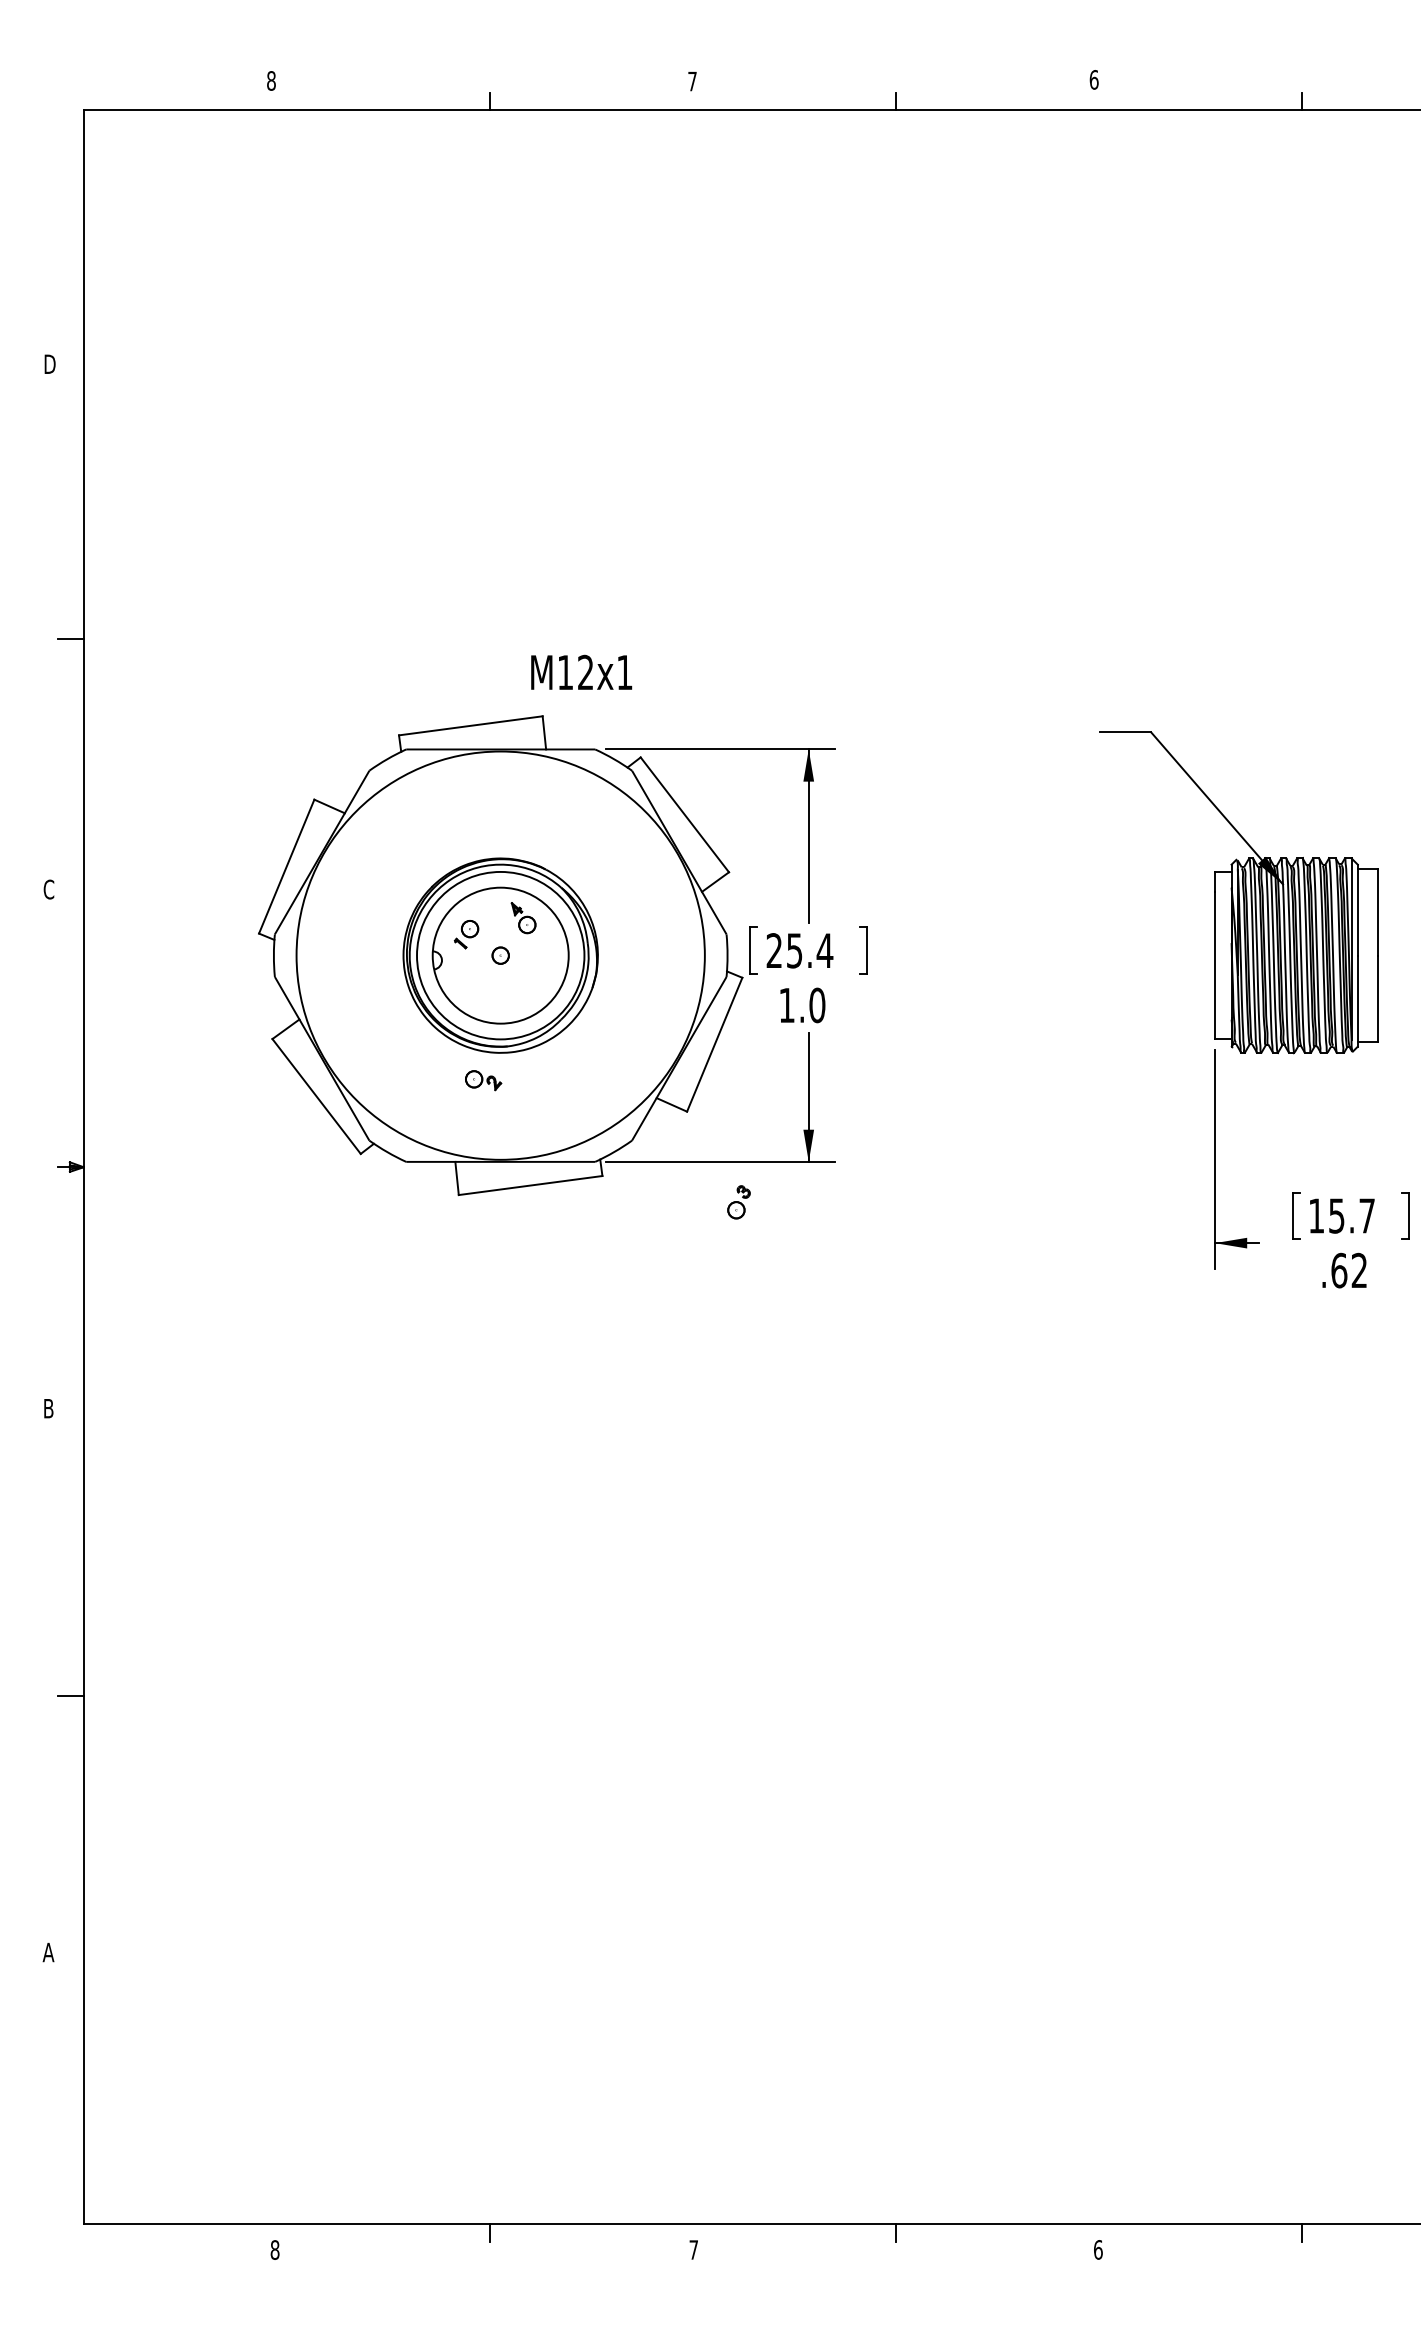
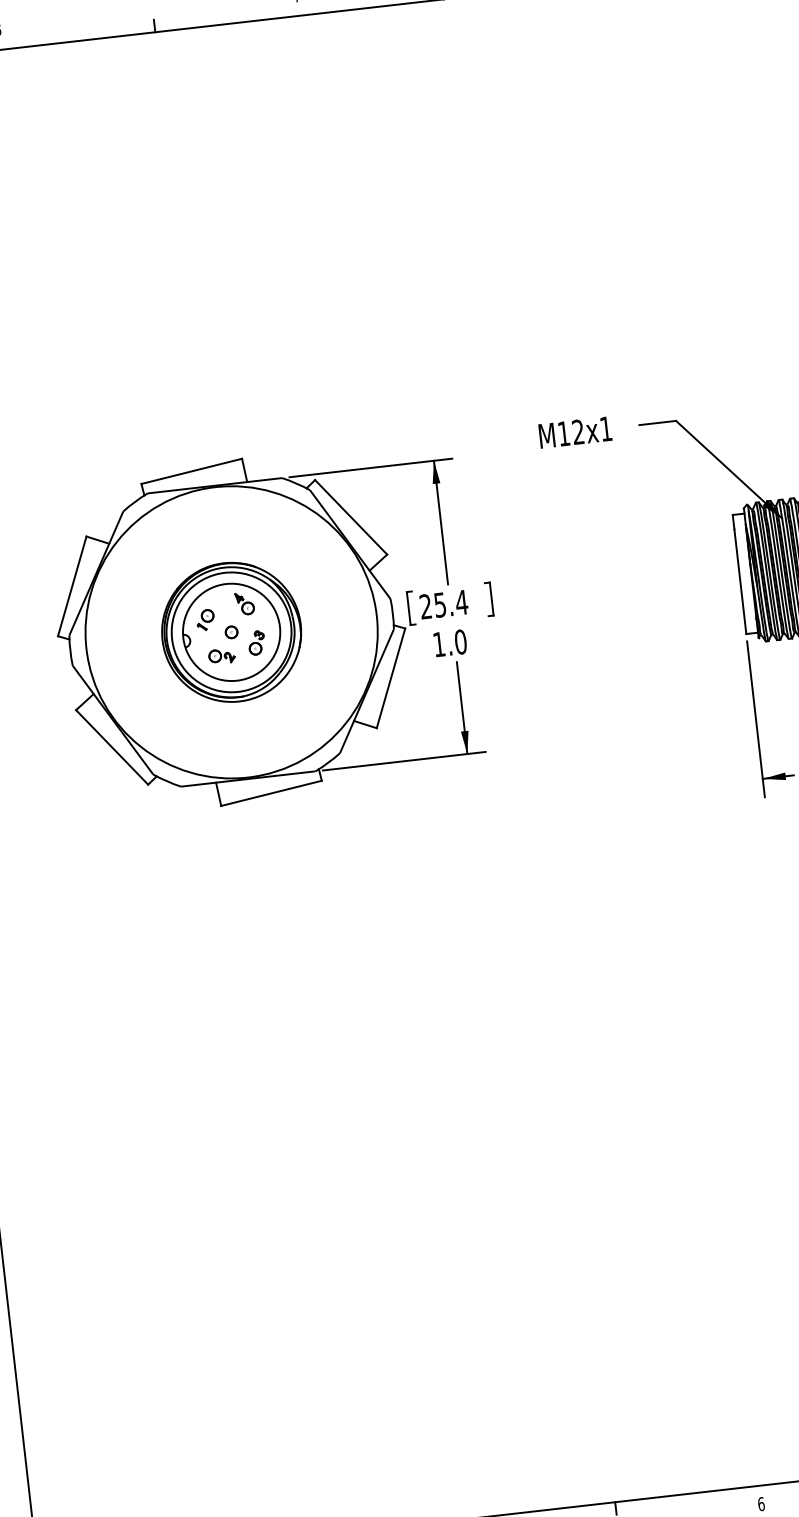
text: (581, 671) -> (575, 431), moved
part: (483, 1080) -> (221, 656), moved
part: (738, 1202) -> (256, 643), moved

